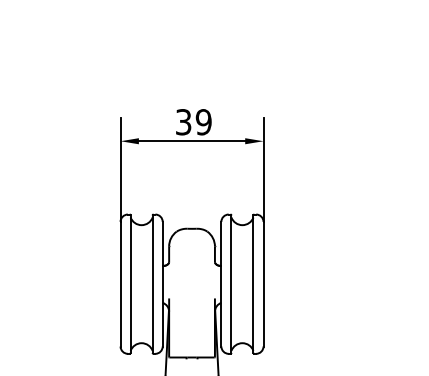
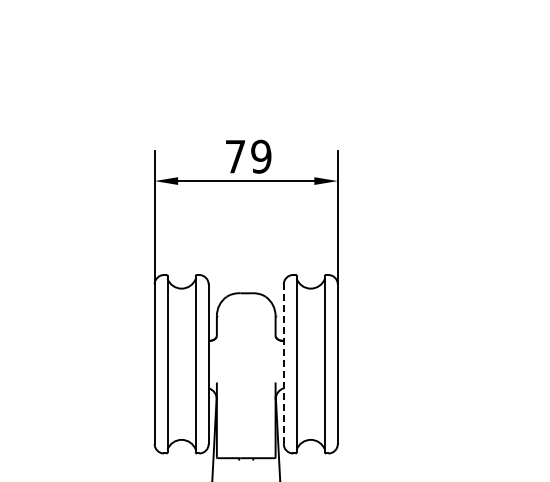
text: (183, 122) -> (235, 156), 39 -> 79
line: (221, 284) -> (283, 364), solid -> dashed

